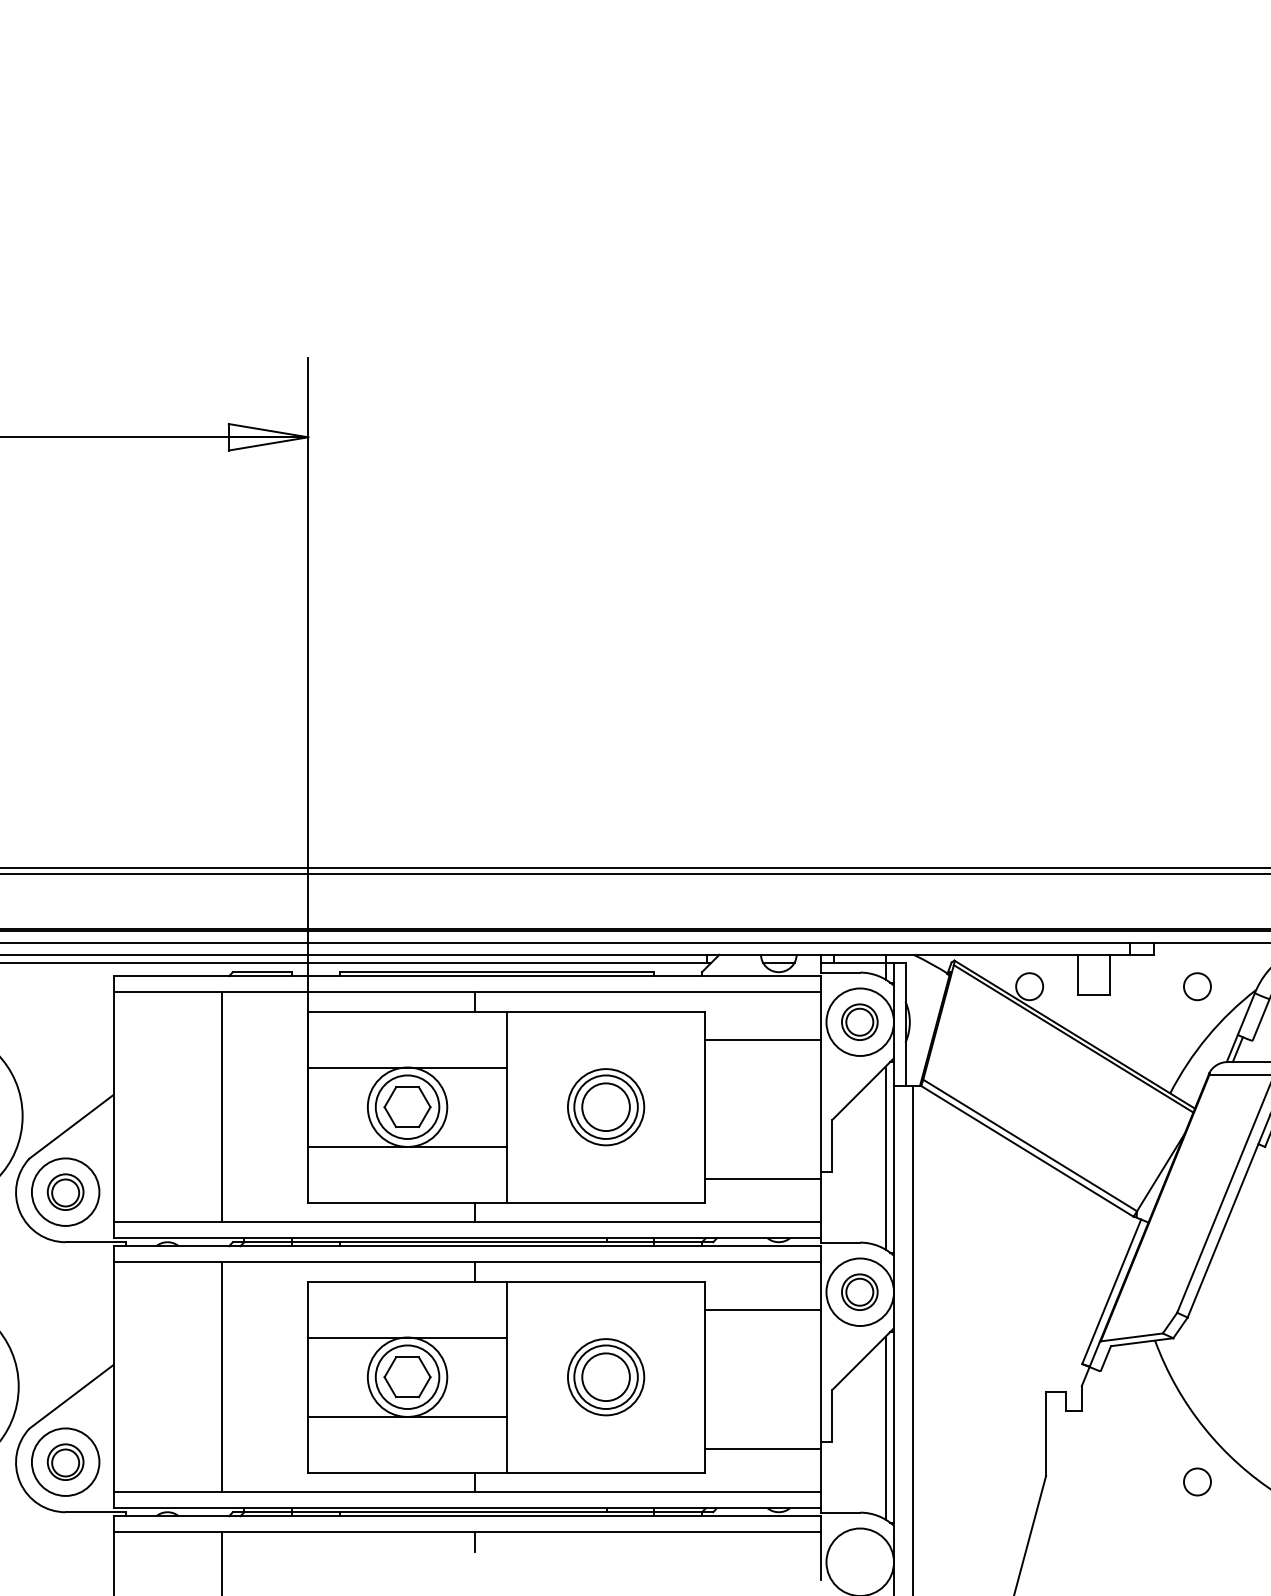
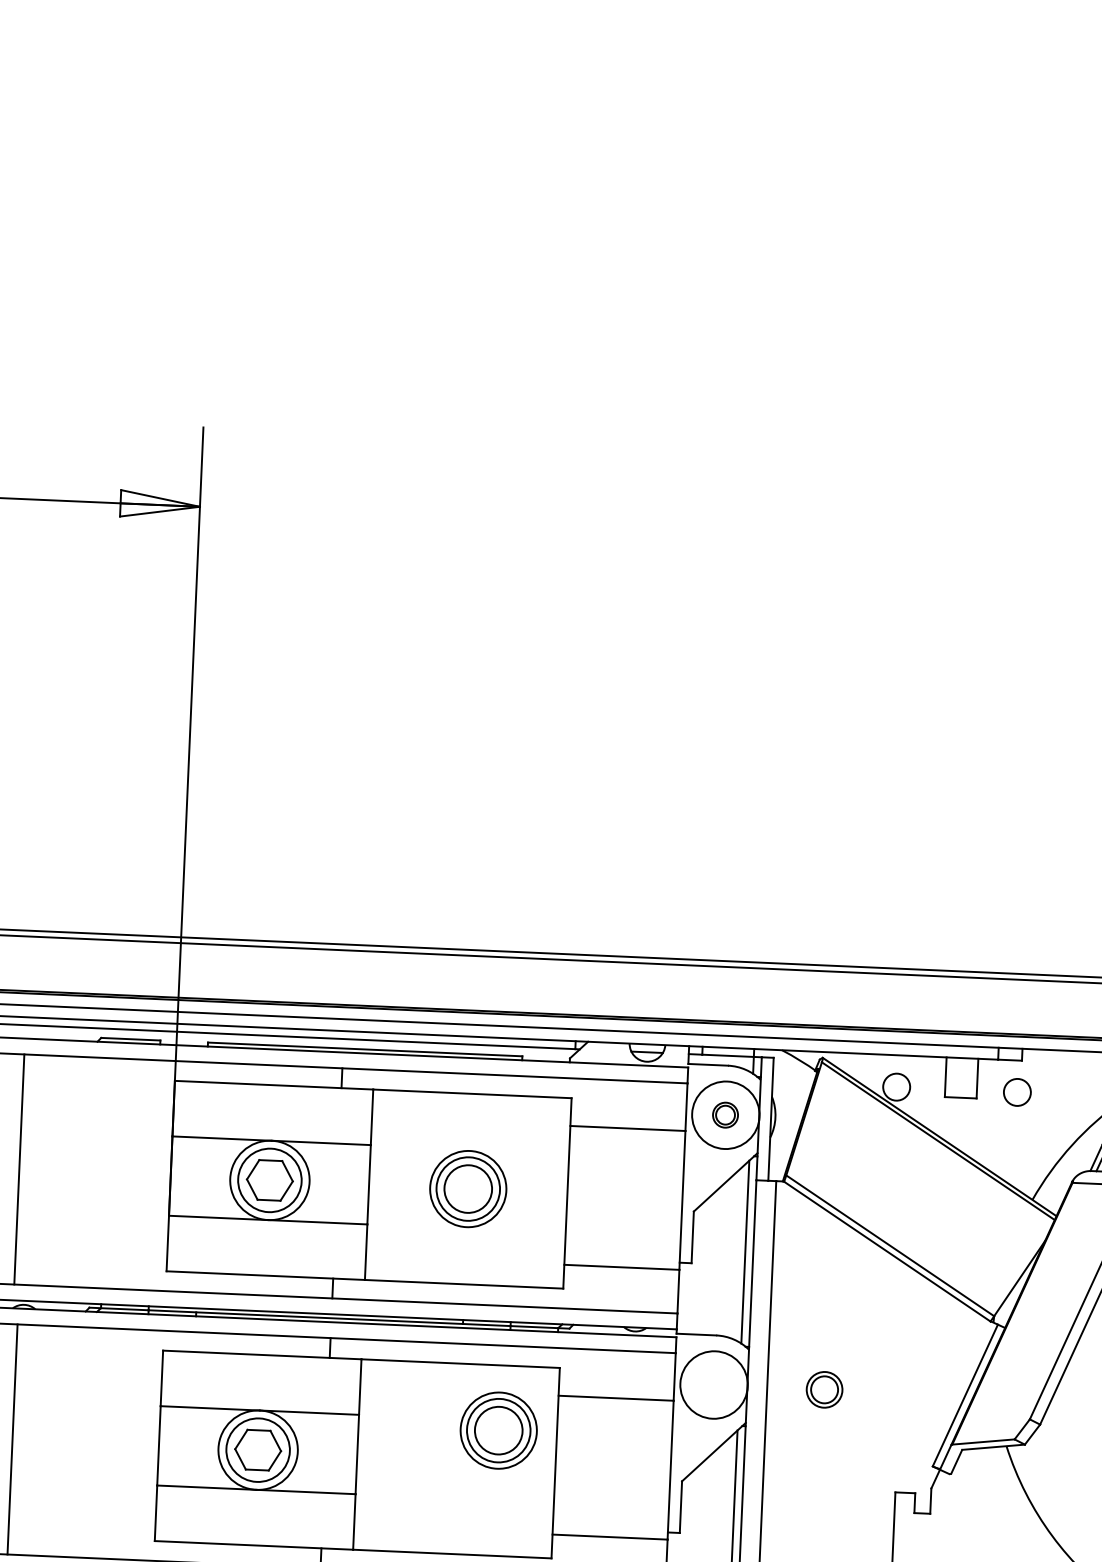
circle: (1197, 986) -> (1017, 1092), moved
part: (859, 1021) -> (725, 1114), size x0.7
line: (221, 1107) -> (19, 1169), moved
part: (859, 1291) -> (824, 1389), moved
line: (221, 1377) -> (12, 1439), moved
part: (606, 1377) -> (499, 1430), moved

